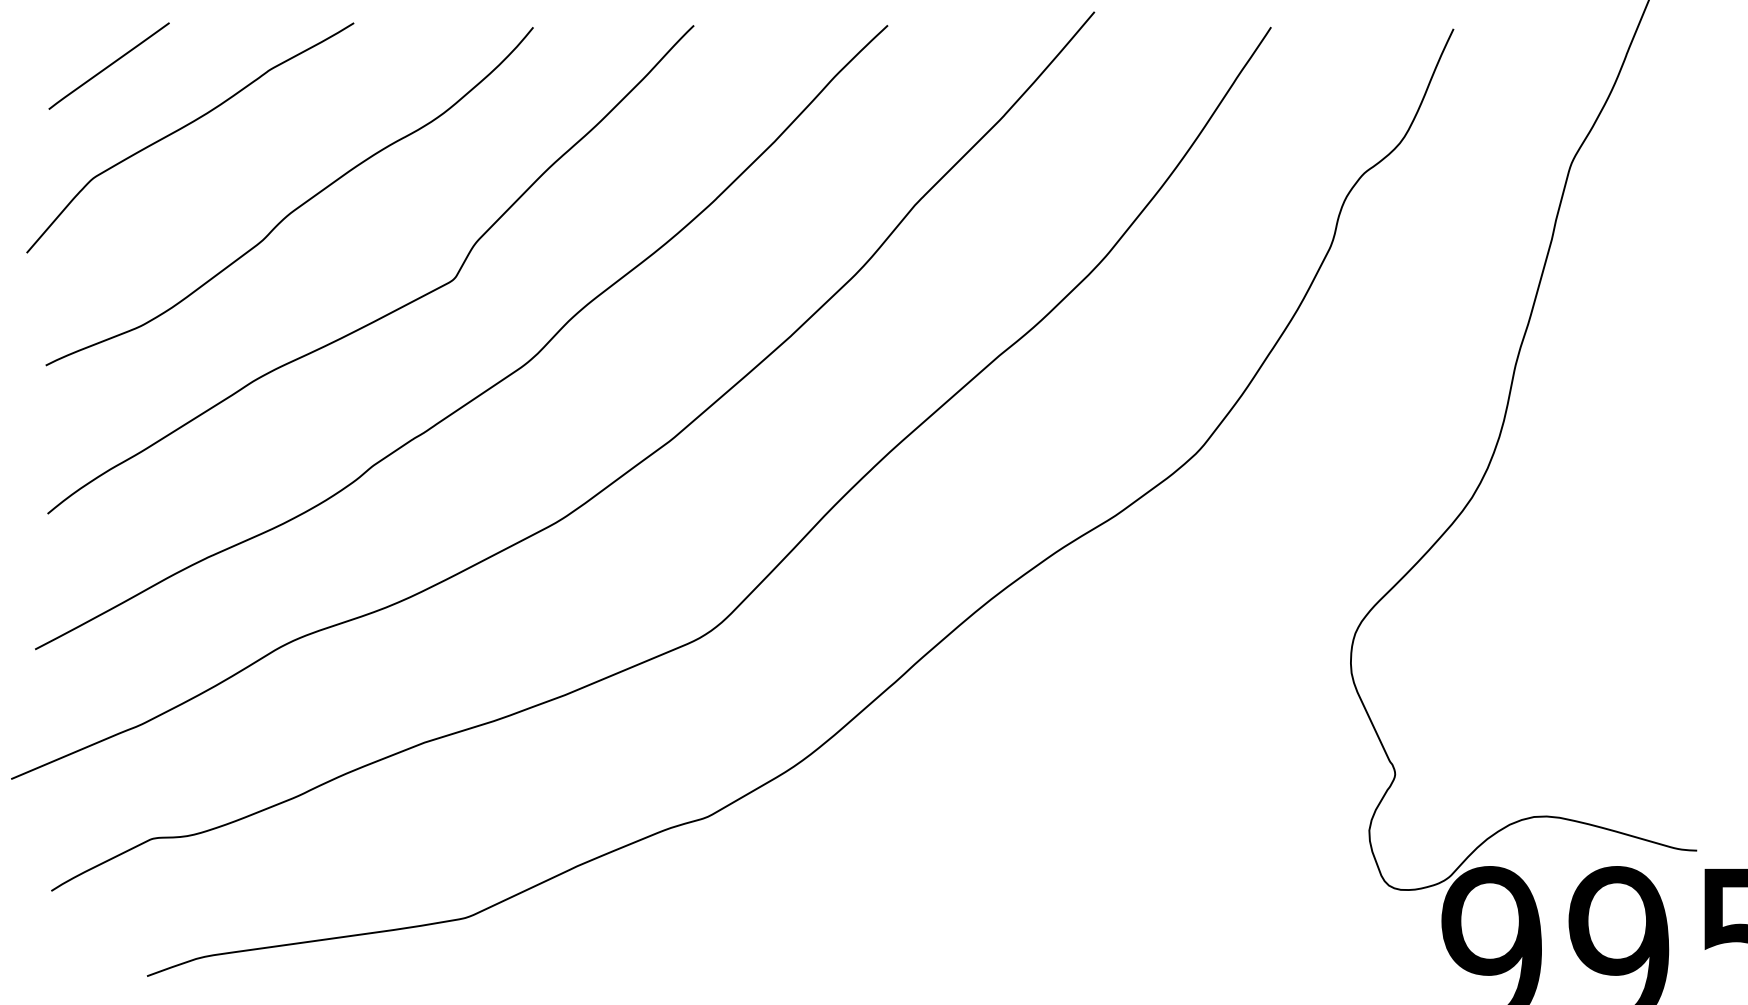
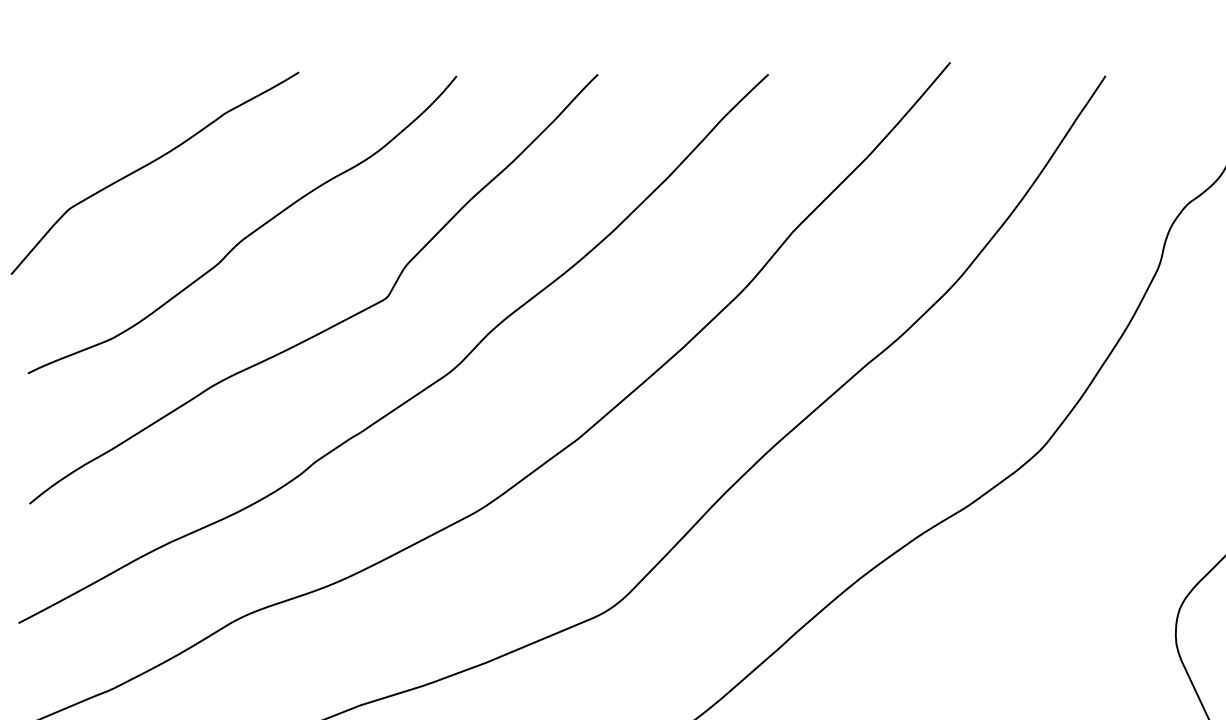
line: (108, 65) -> (83, 109), removed

